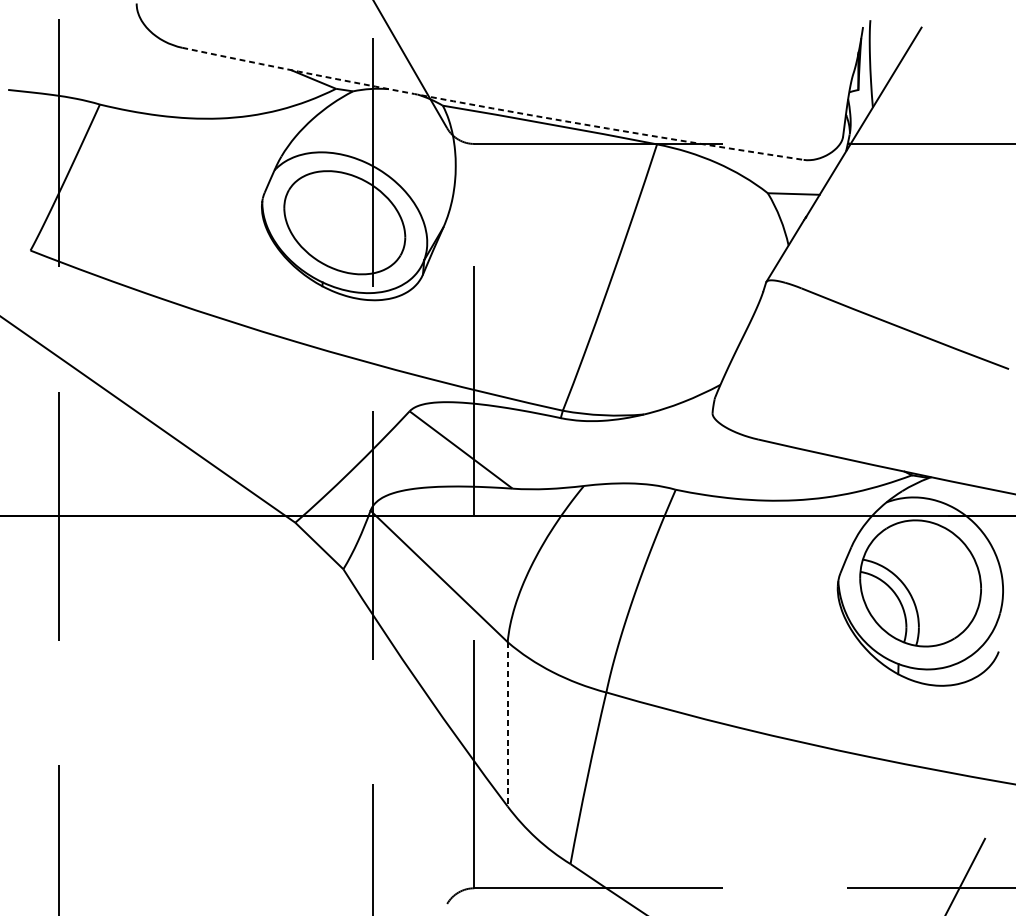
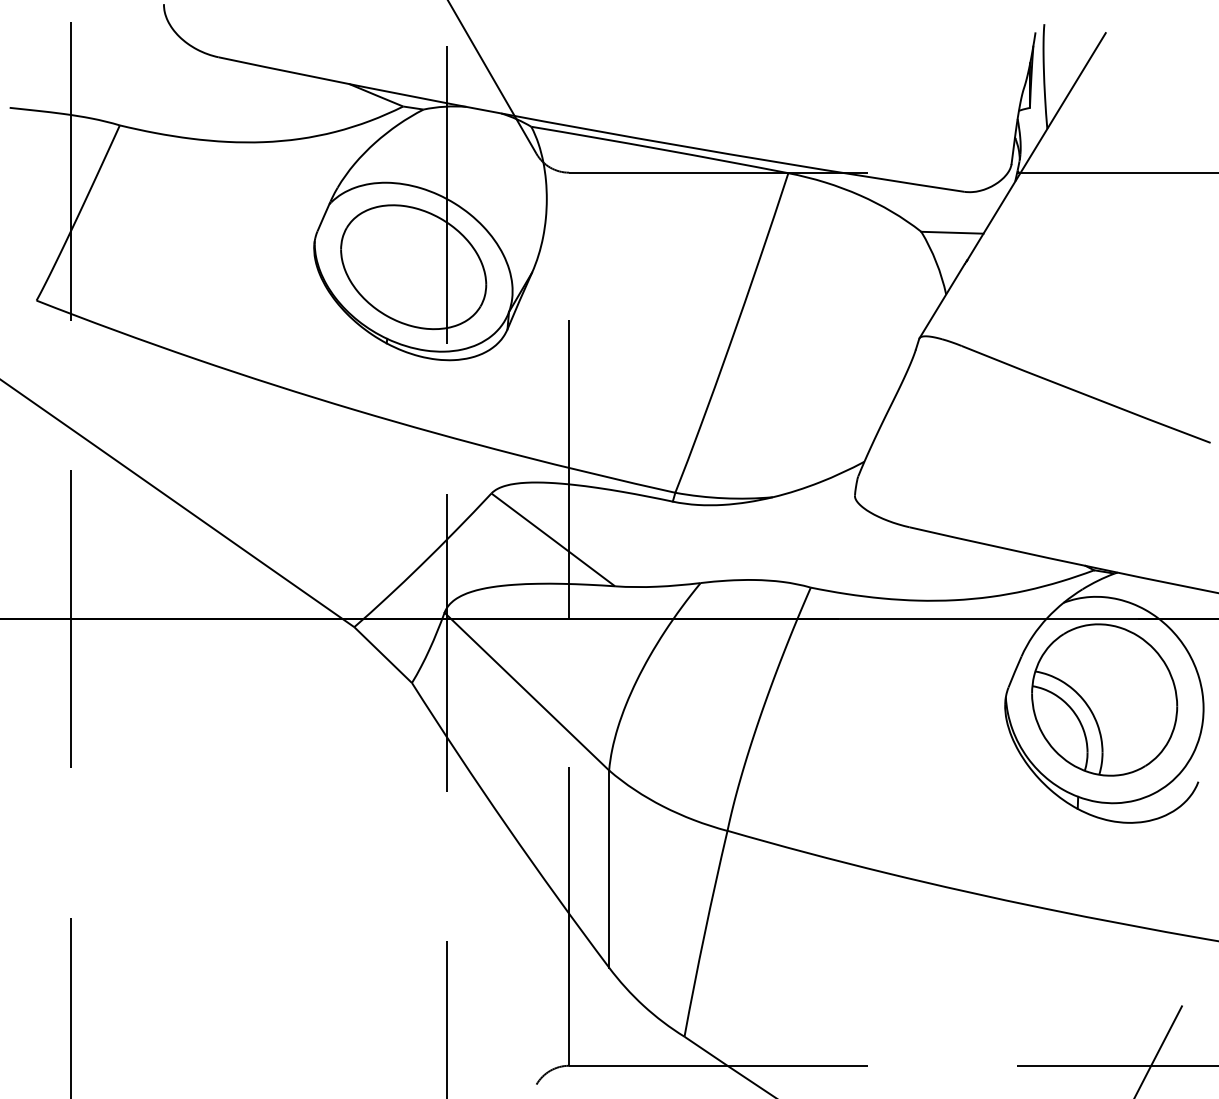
arc: (492, 107) -> (590, 129), dashed -> solid
line: (508, 724) -> (609, 869), dashed -> solid

